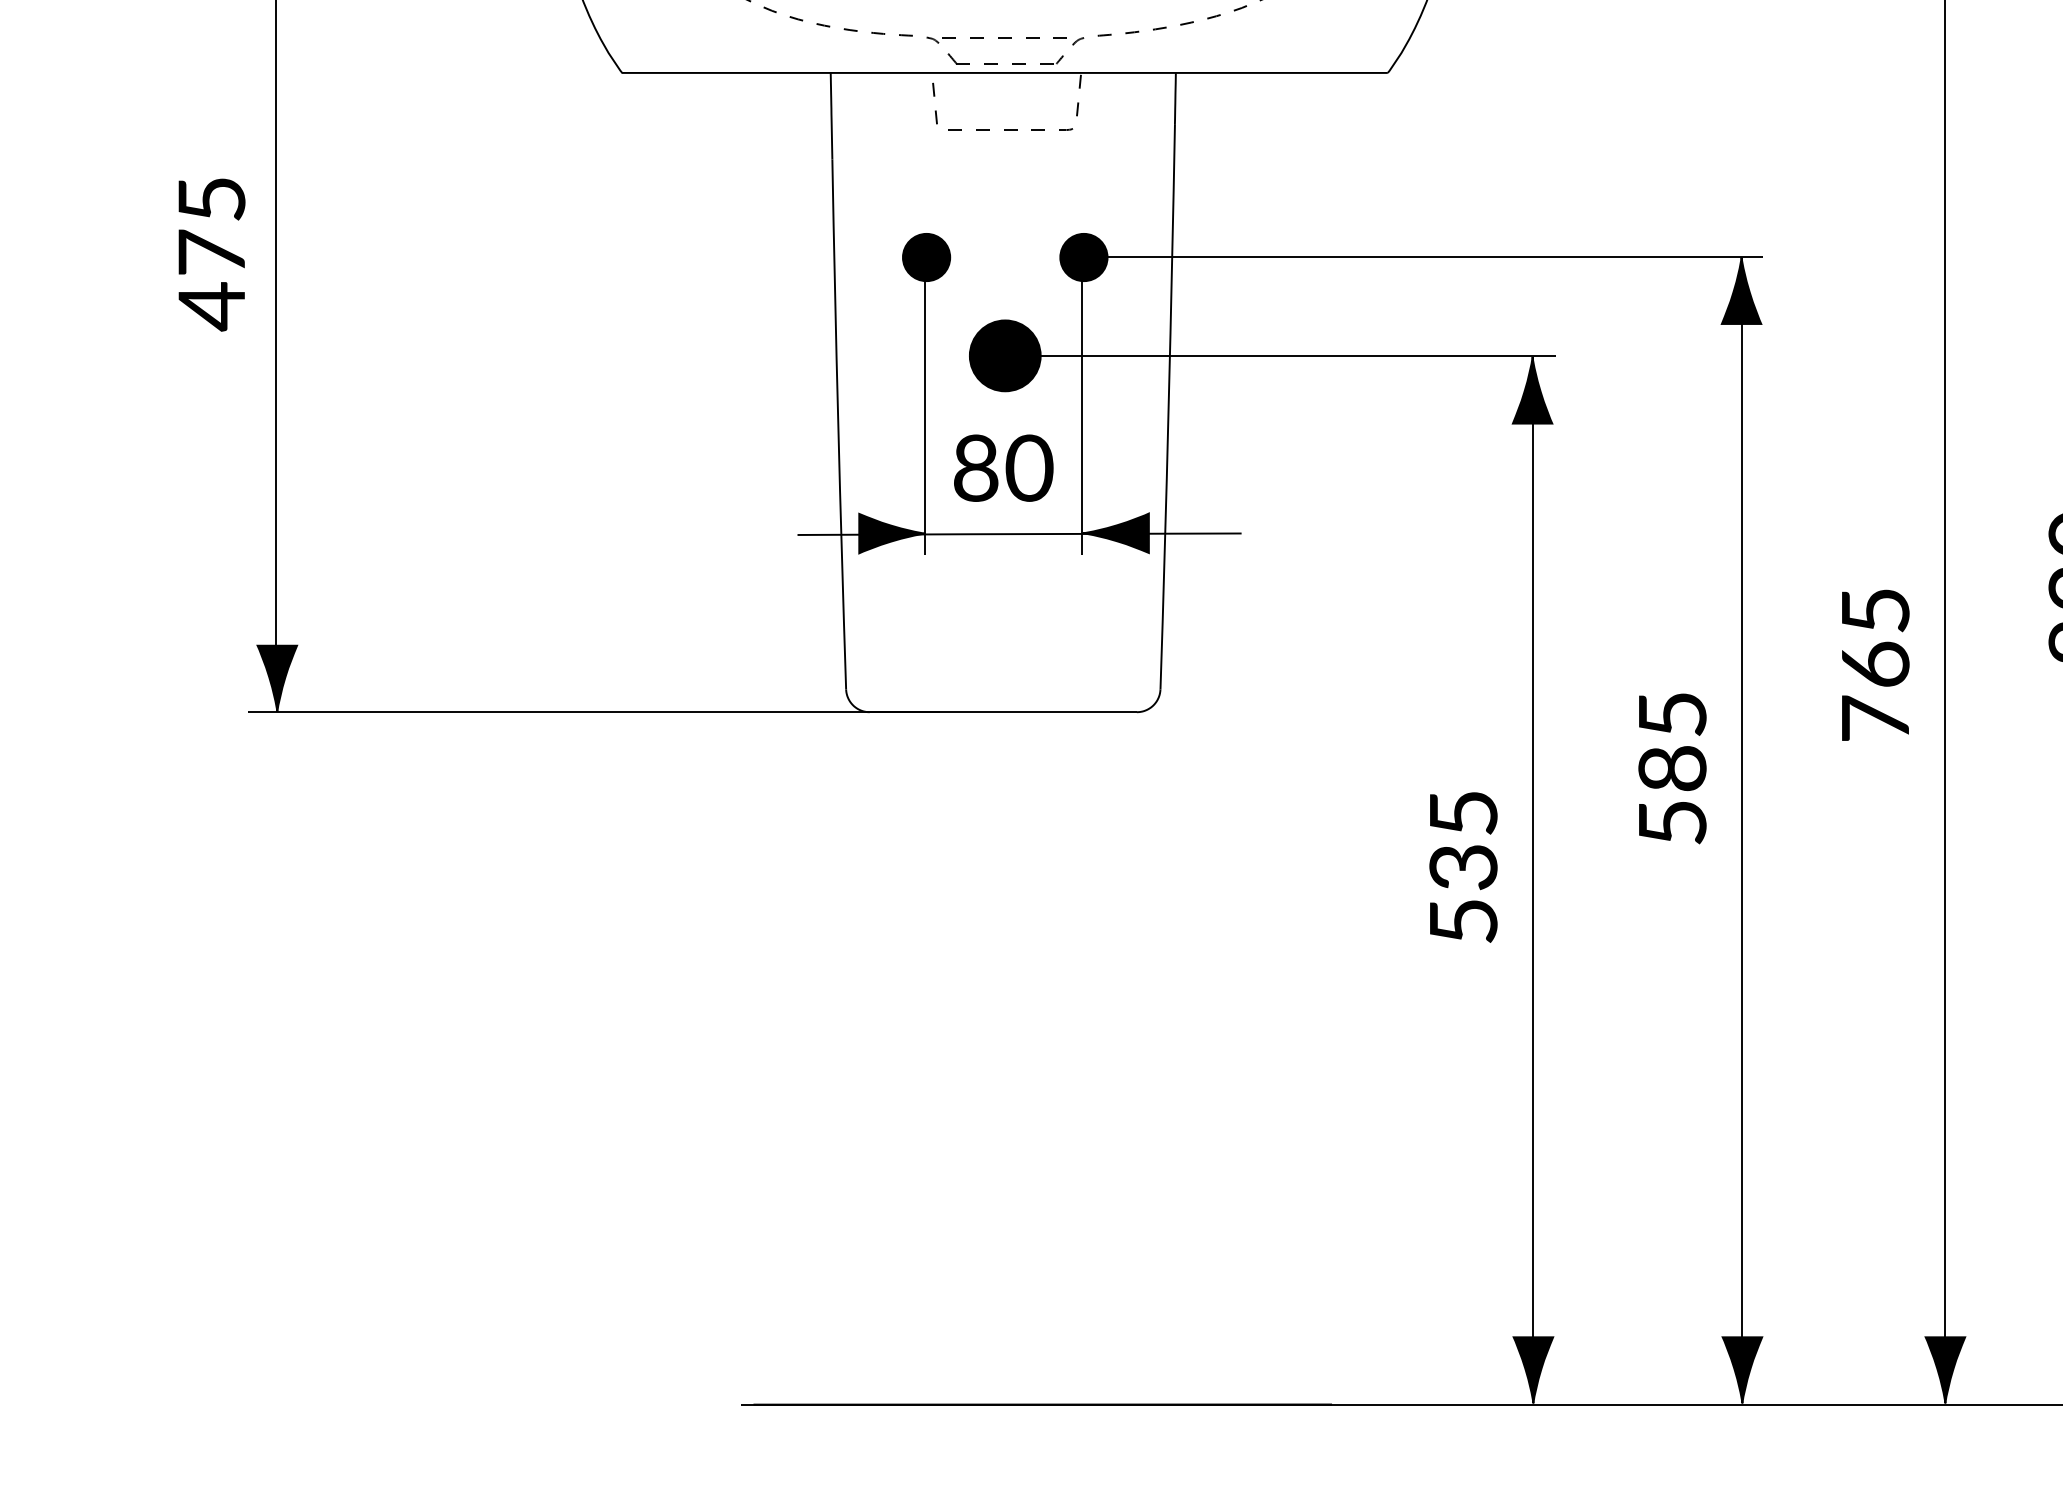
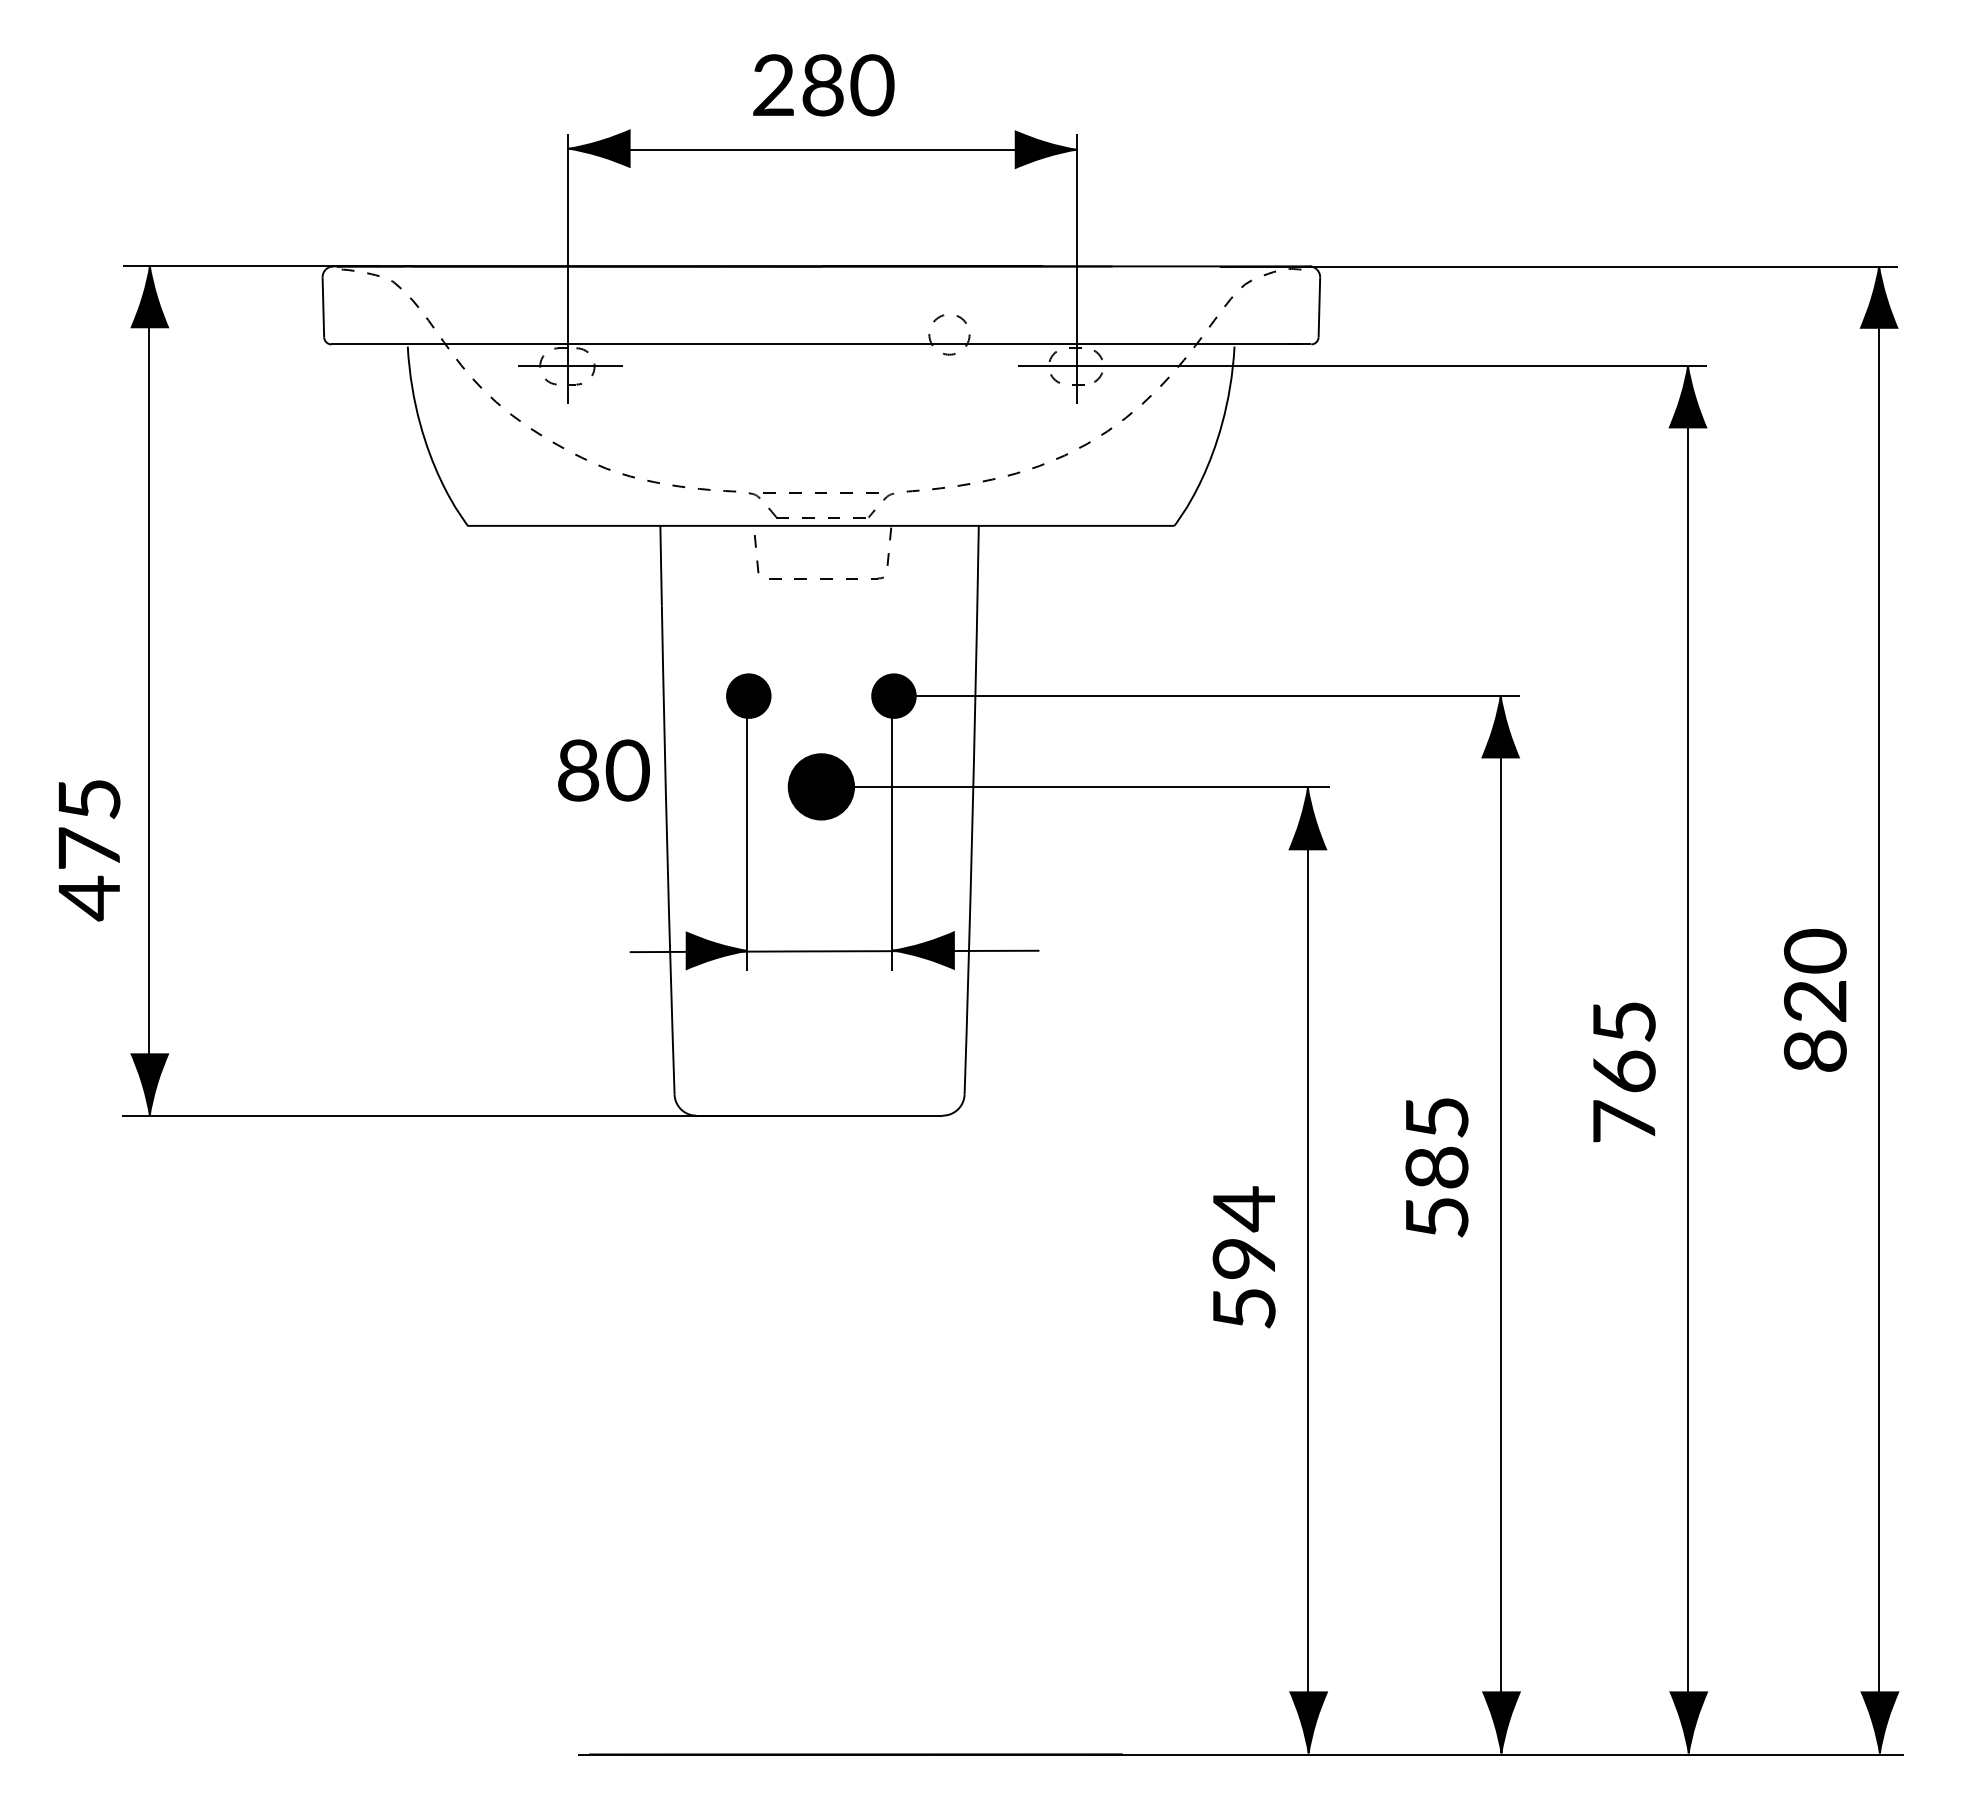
text: (211, 254) -> (89, 850), moved
text: (1003, 468) -> (603, 770), moved
text: (1462, 838) -> (1243, 1232), 535 -> 594

